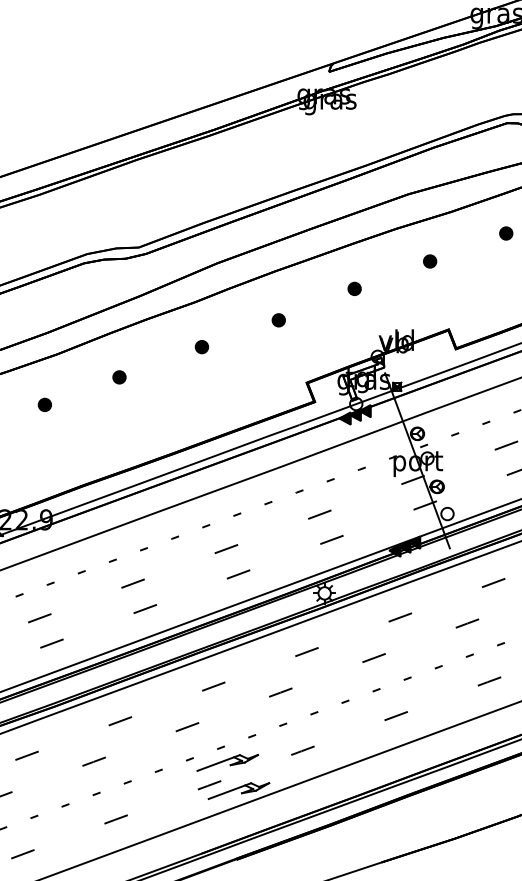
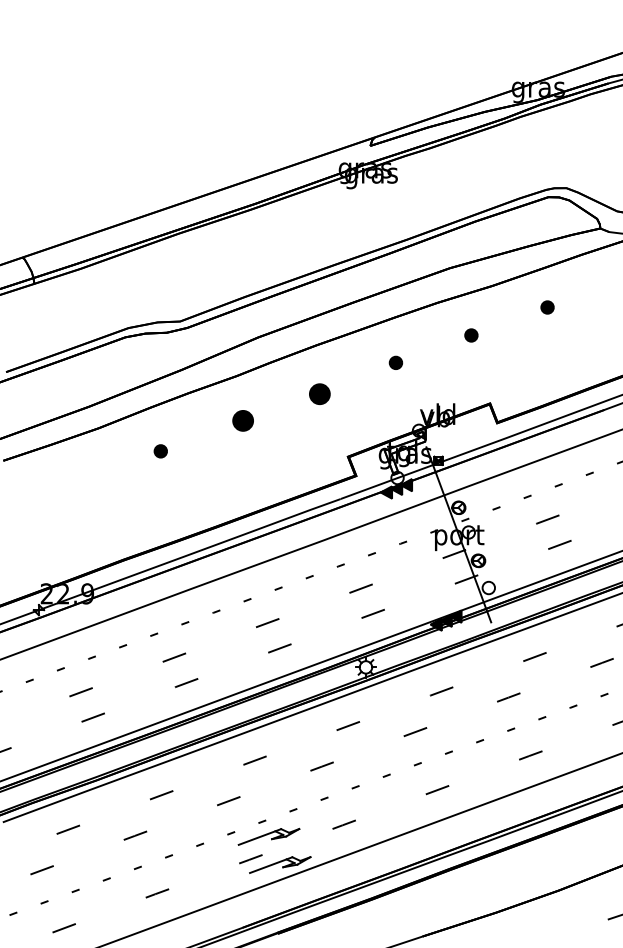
part: (279, 320) -> (320, 394), size x1.6
part: (202, 347) -> (243, 421), size x1.6
part: (45, 404) -> (86, 478), removed

